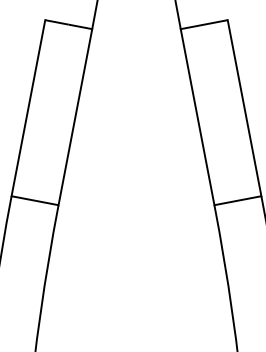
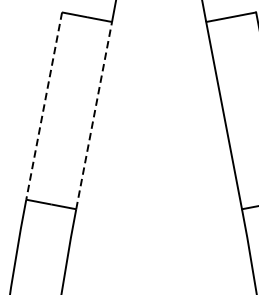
line: (28, 108) -> (44, 106), solid -> dashed
line: (75, 117) -> (94, 115), solid -> dashed

